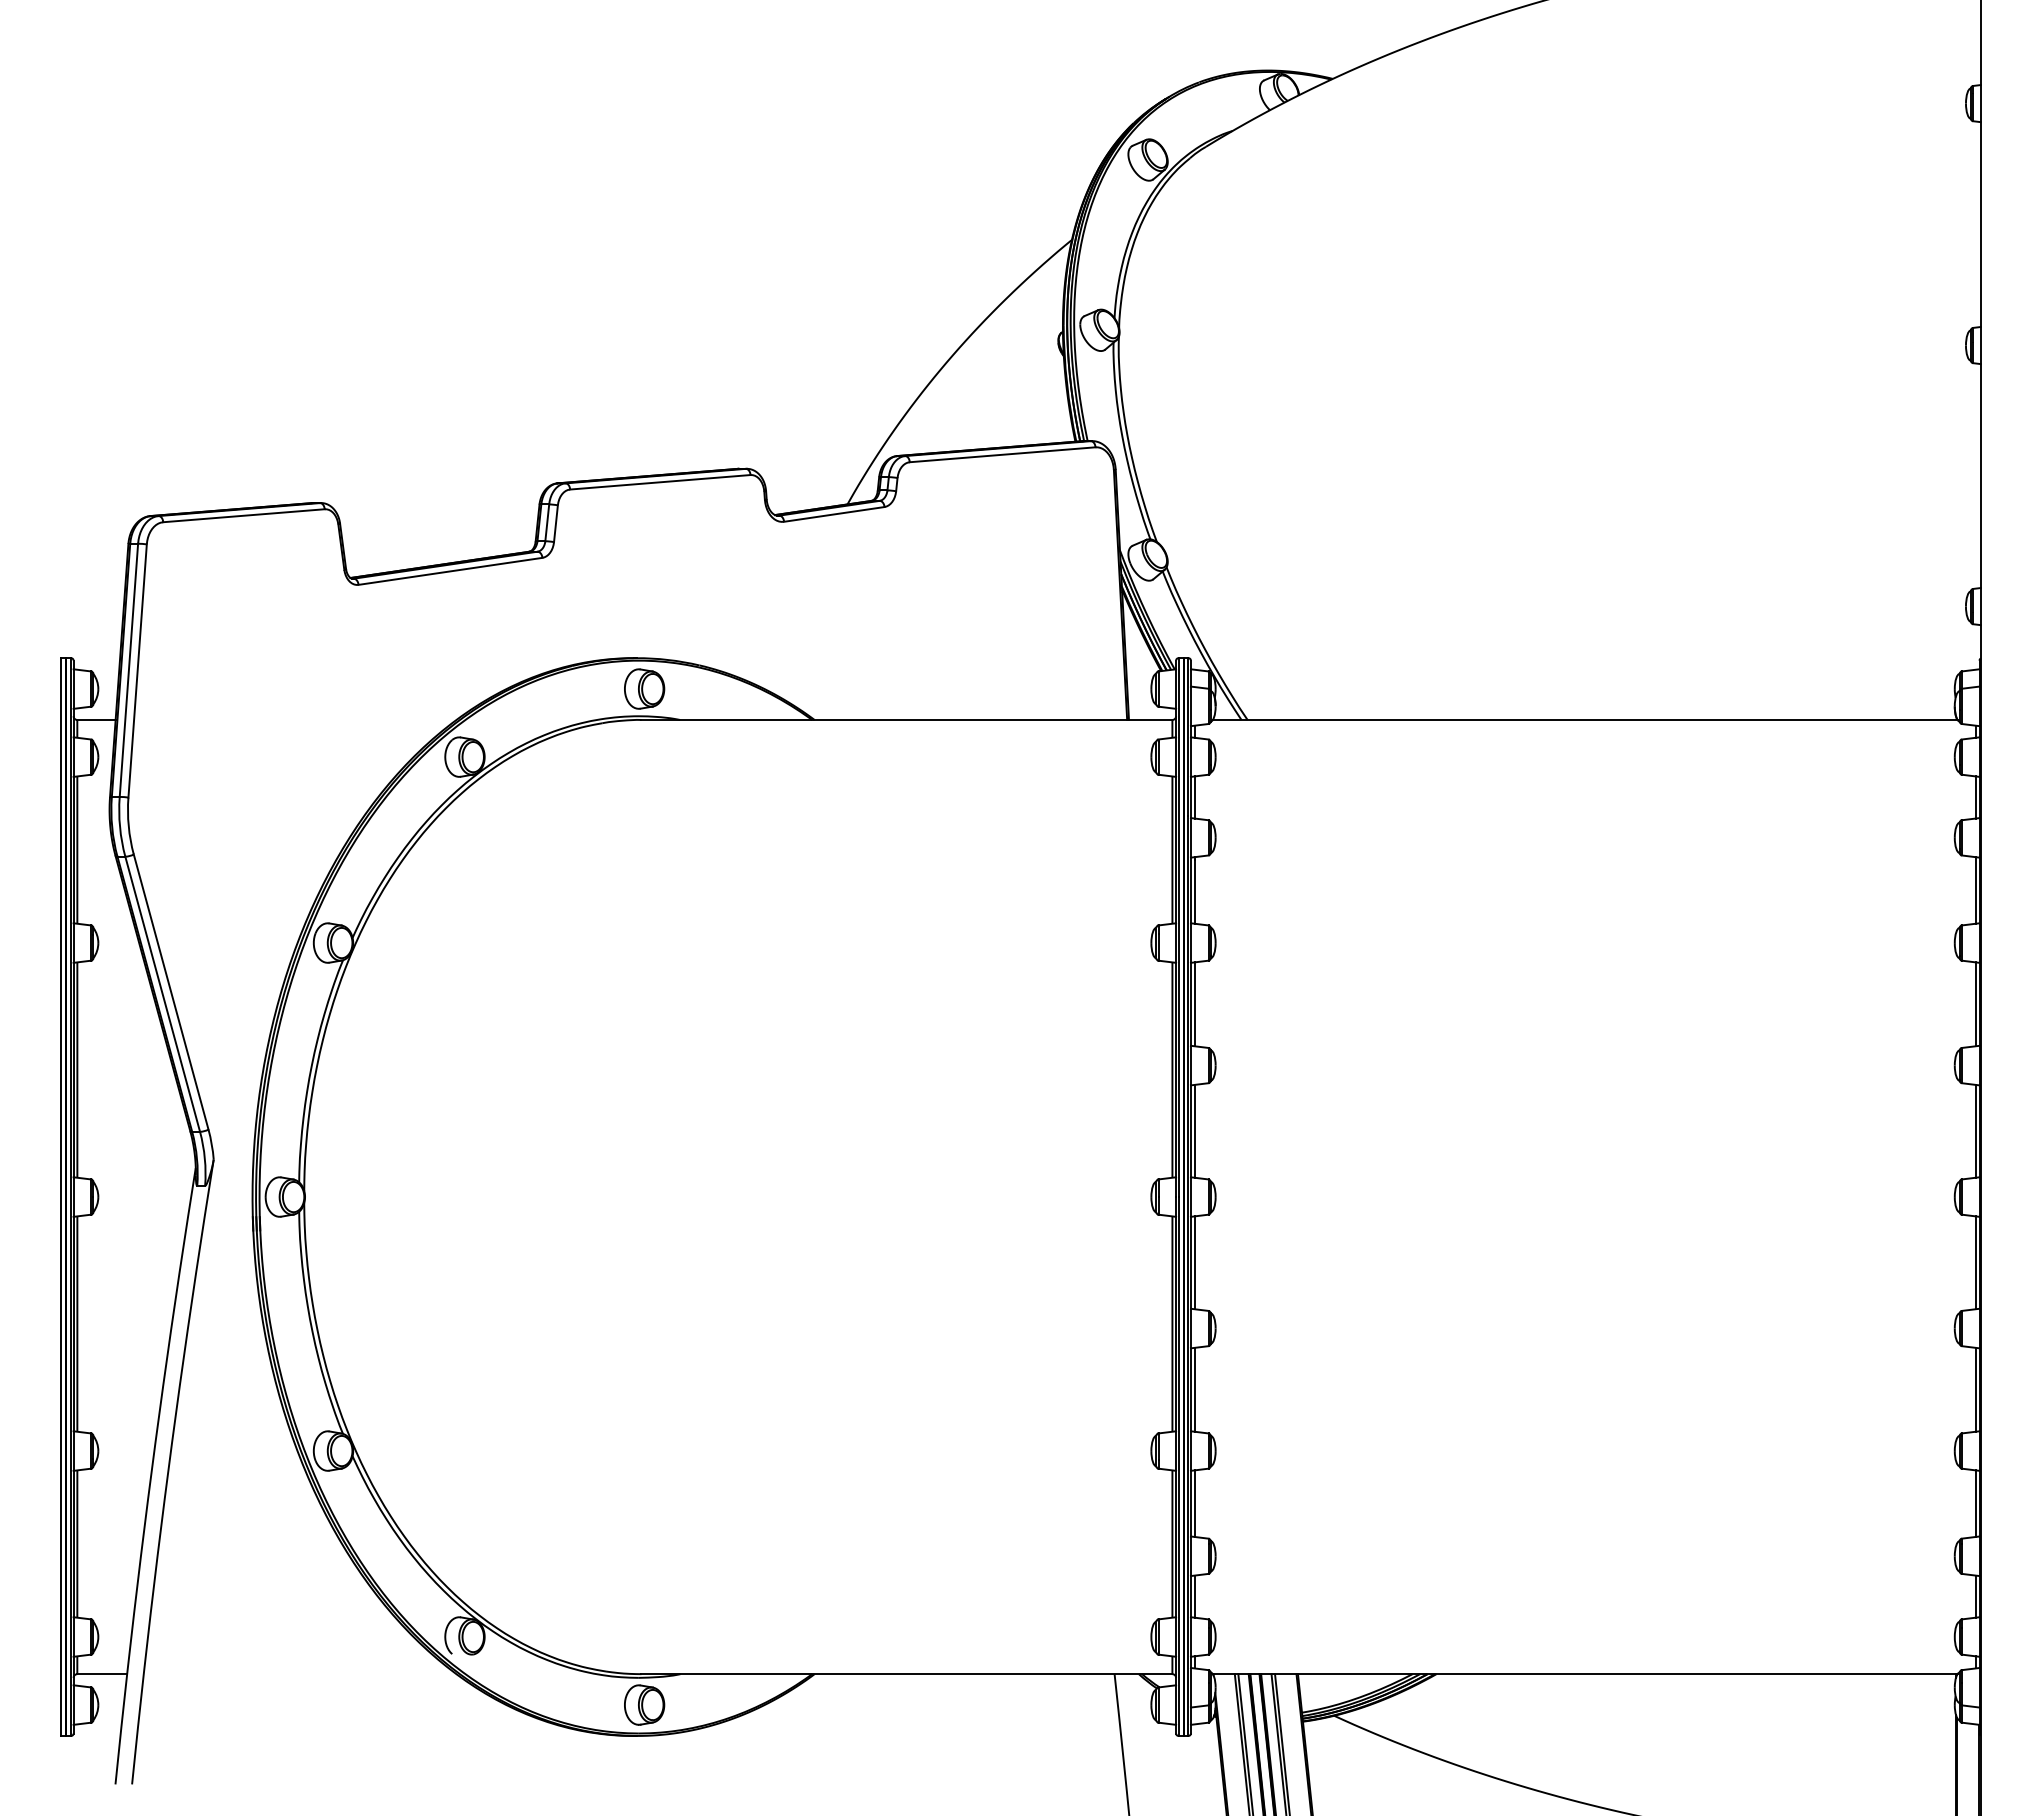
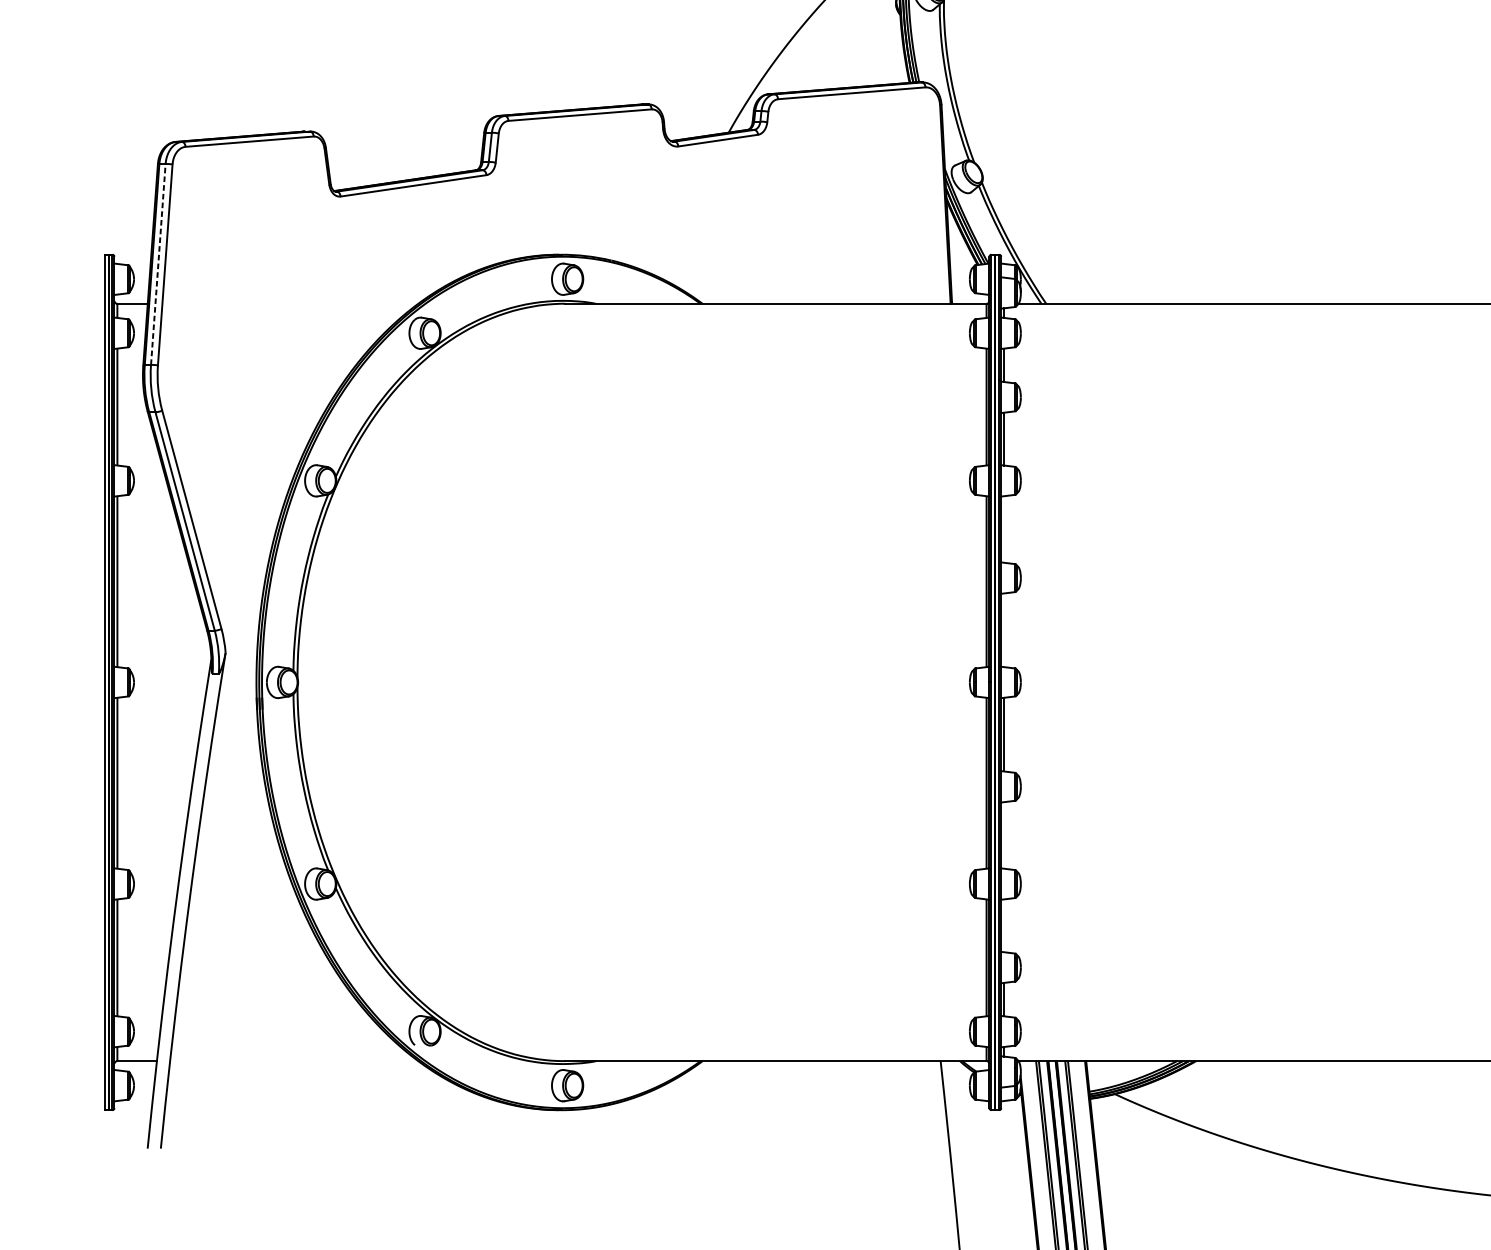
line: (128, 670) -> (158, 264), solid -> dashed
line: (1194, 1004) -> (1004, 529), removed
line: (1194, 1130) -> (1004, 629), removed
line: (1194, 1389) -> (1004, 835), removed
line: (1194, 1503) -> (1004, 925), removed

